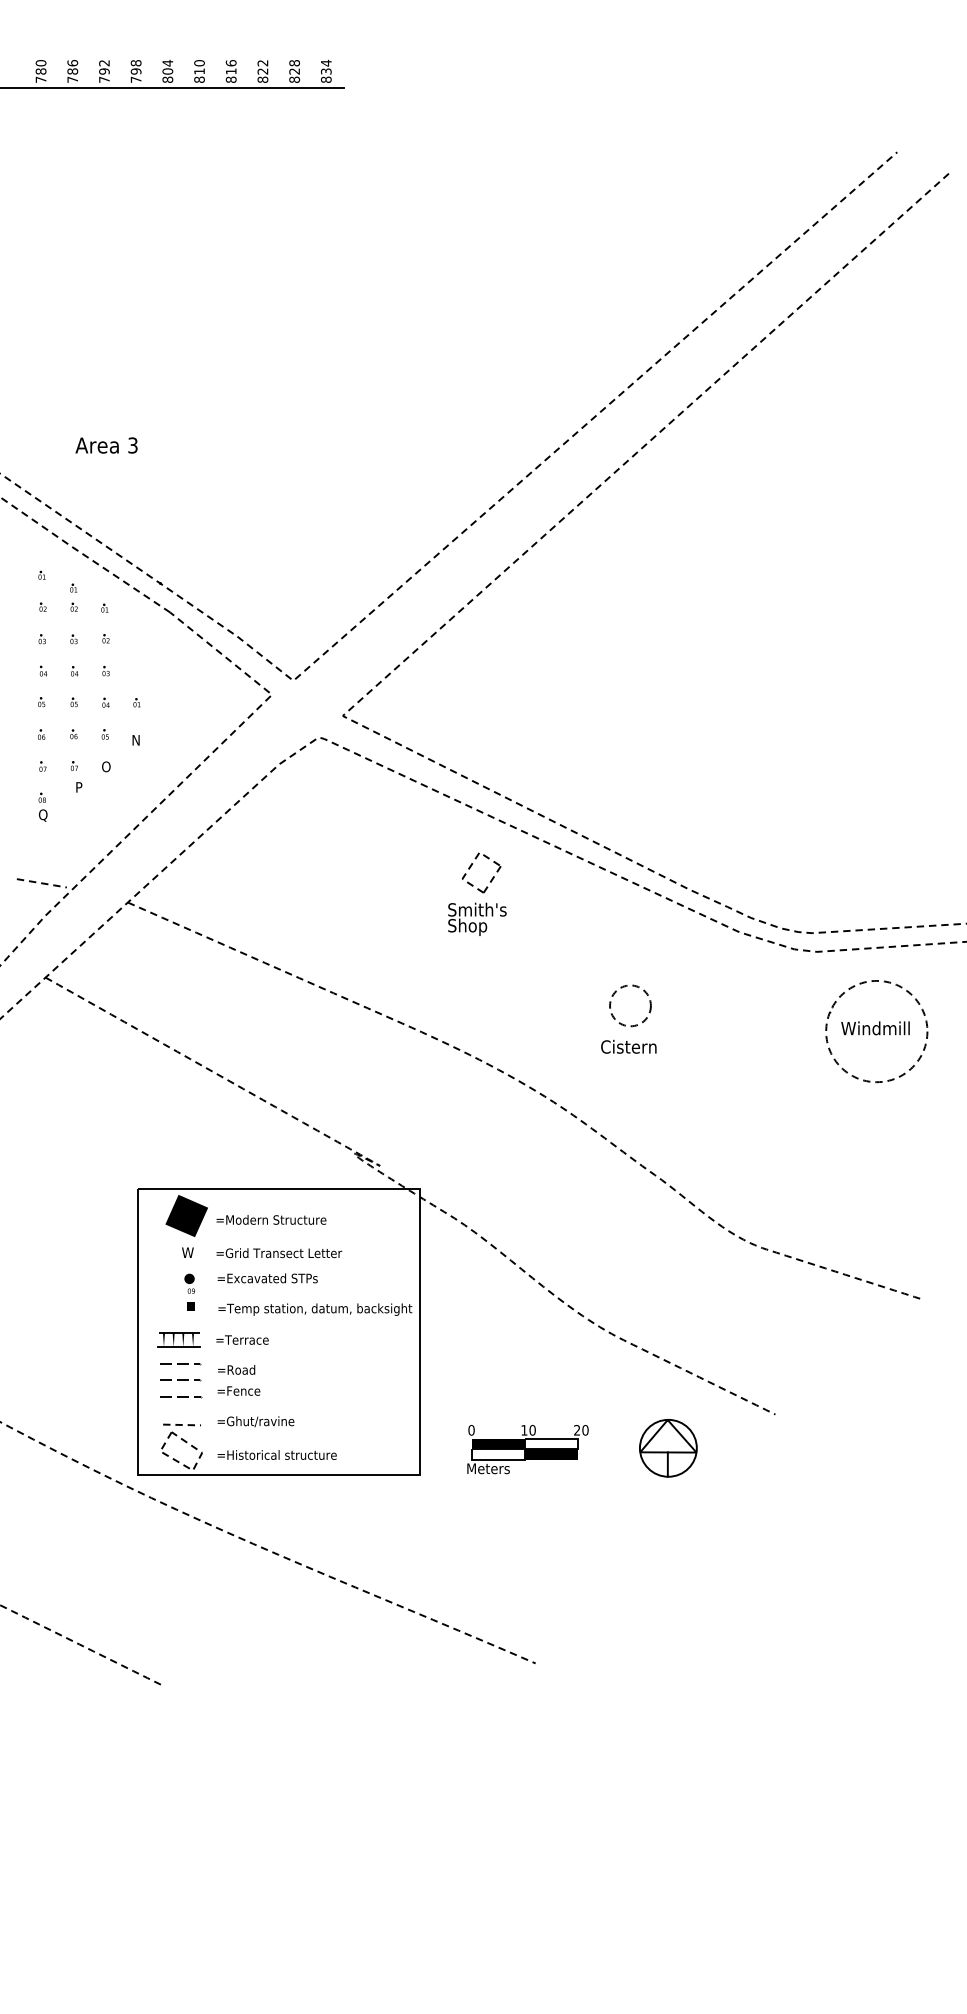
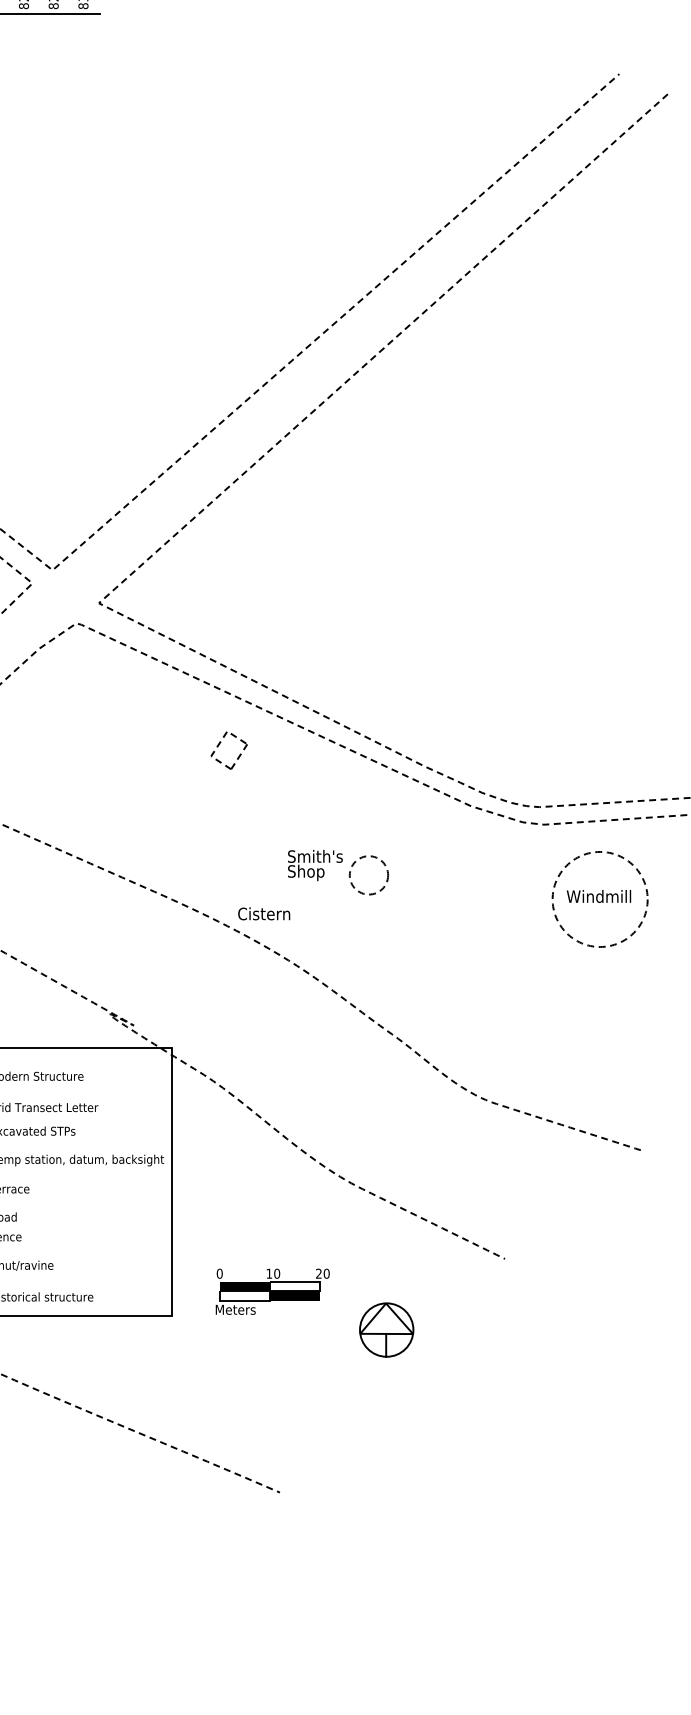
text: (477, 918) -> (315, 864), moved
text: (628, 1046) -> (263, 913), moved
part: (668, 1448) -> (386, 1330), moved

